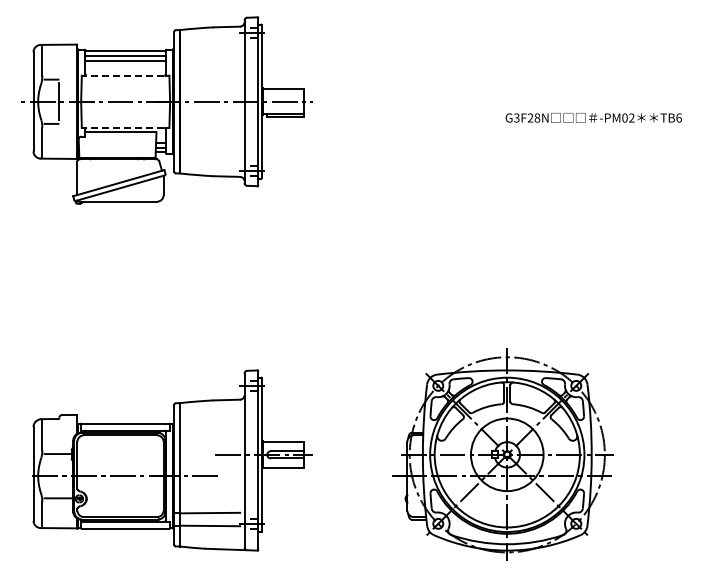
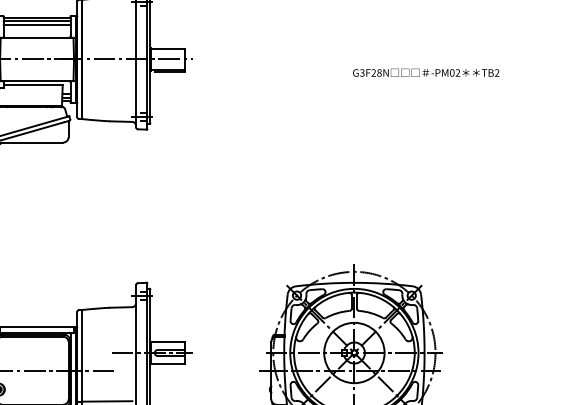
line: (125, 75) -> (36, 37), dashed -> solid
text: (678, 117) -> (496, 72), TB6 -> TB2
line: (125, 127) -> (36, 80), dashed -> solid

